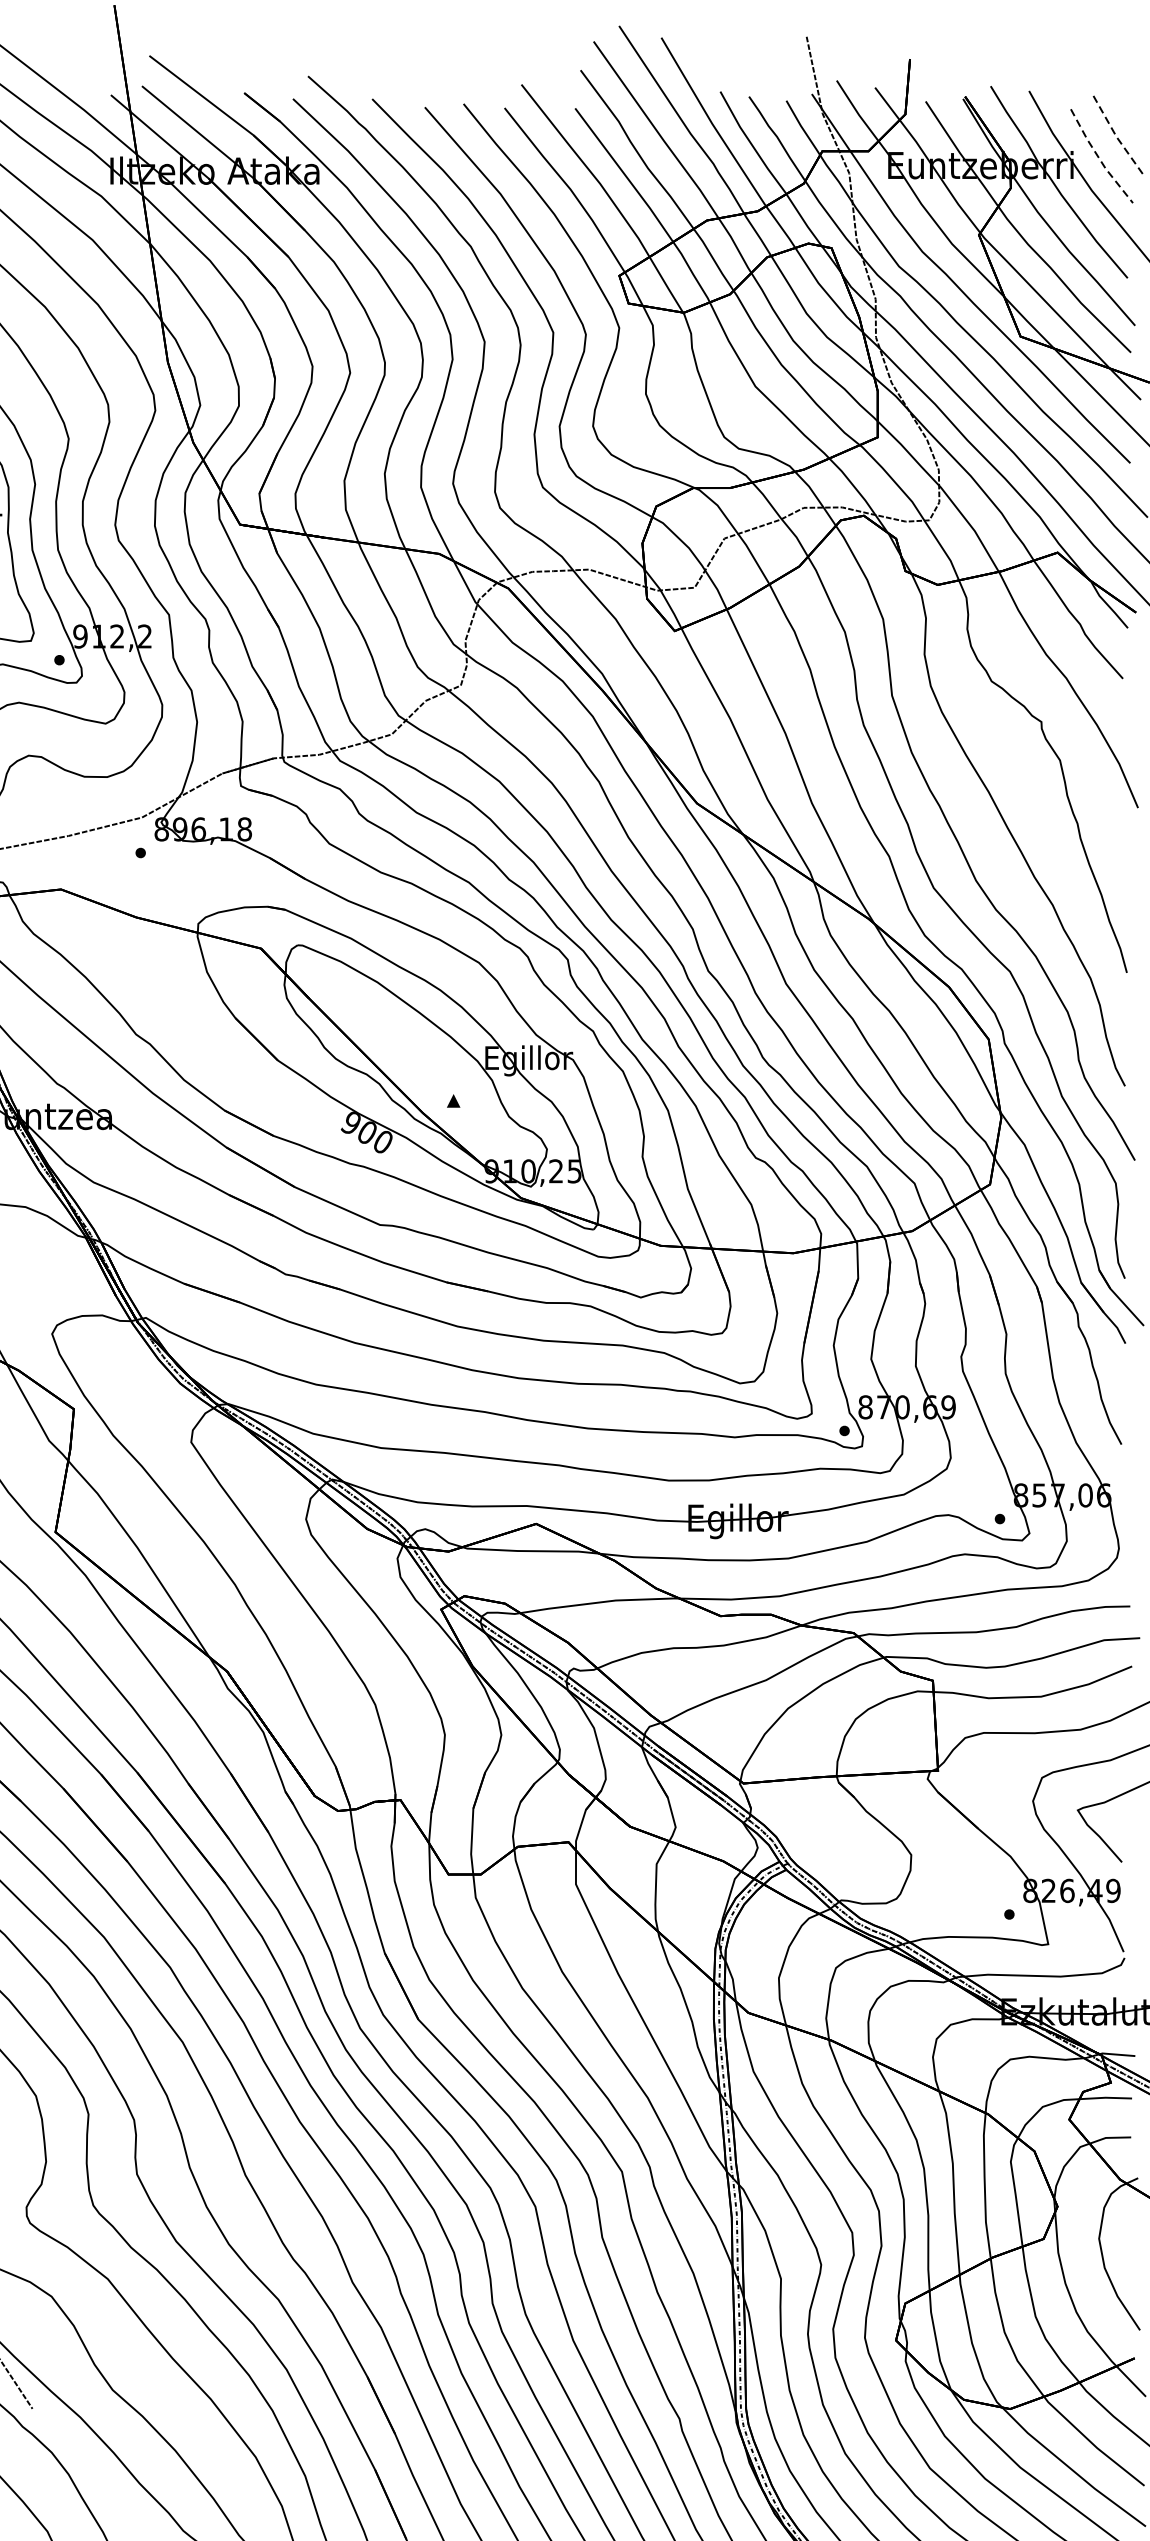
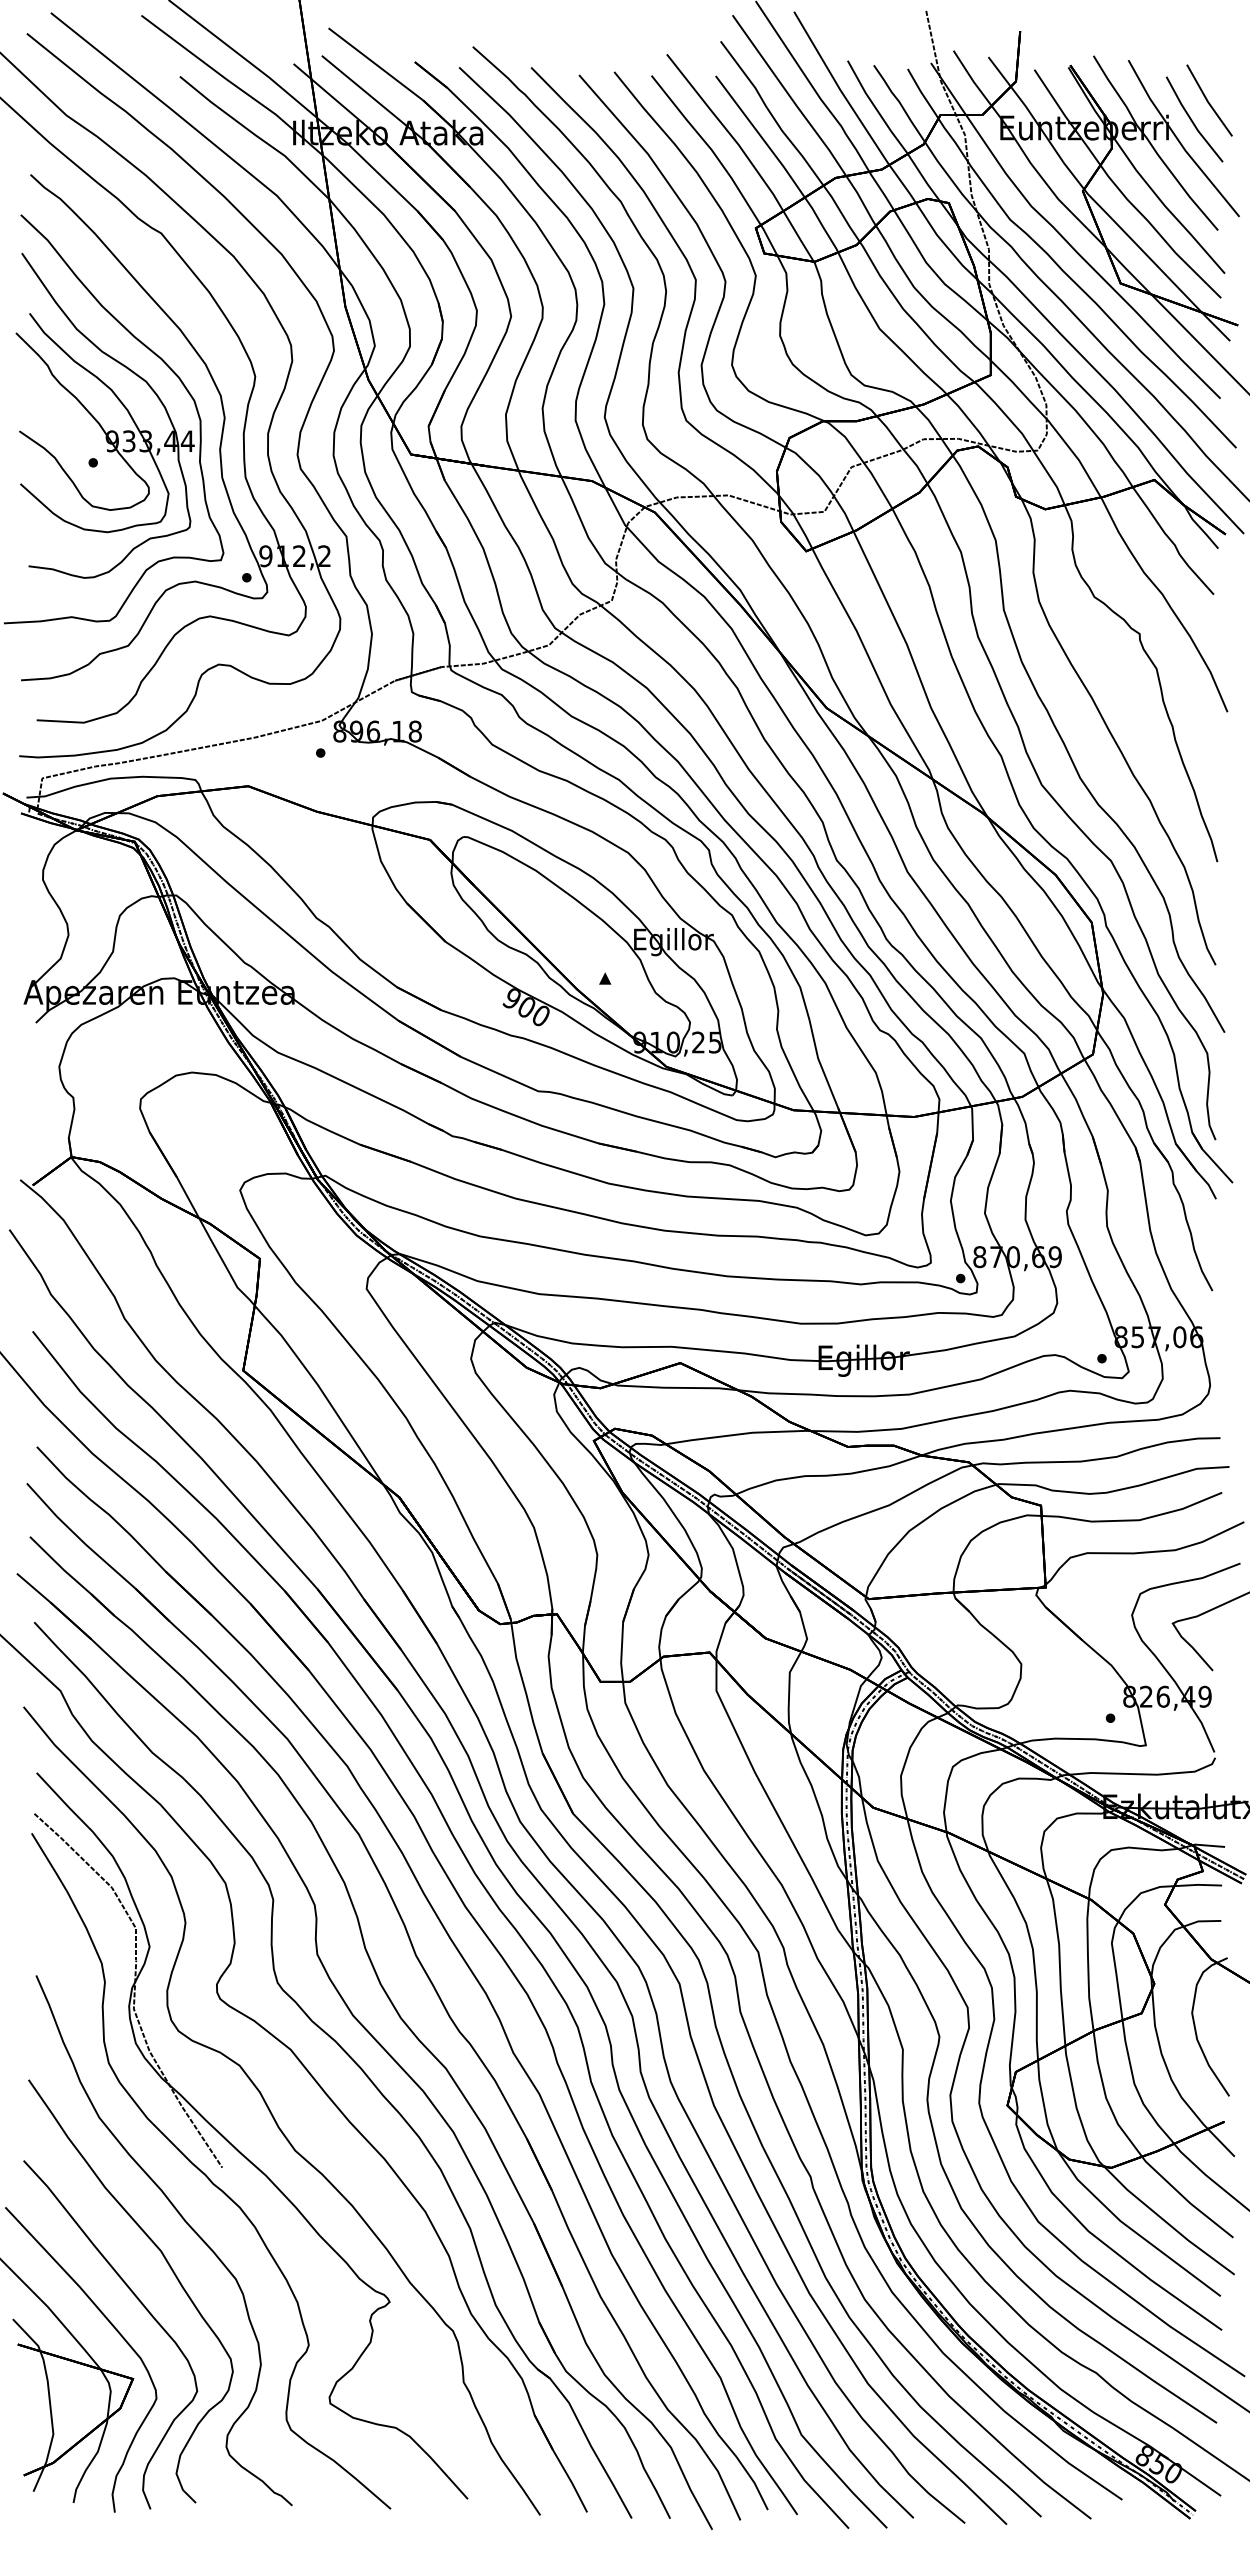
line: (1117, 136) -> (1208, 101), dashed -> solid
line: (1098, 158) -> (1191, 121), dashed -> solid

